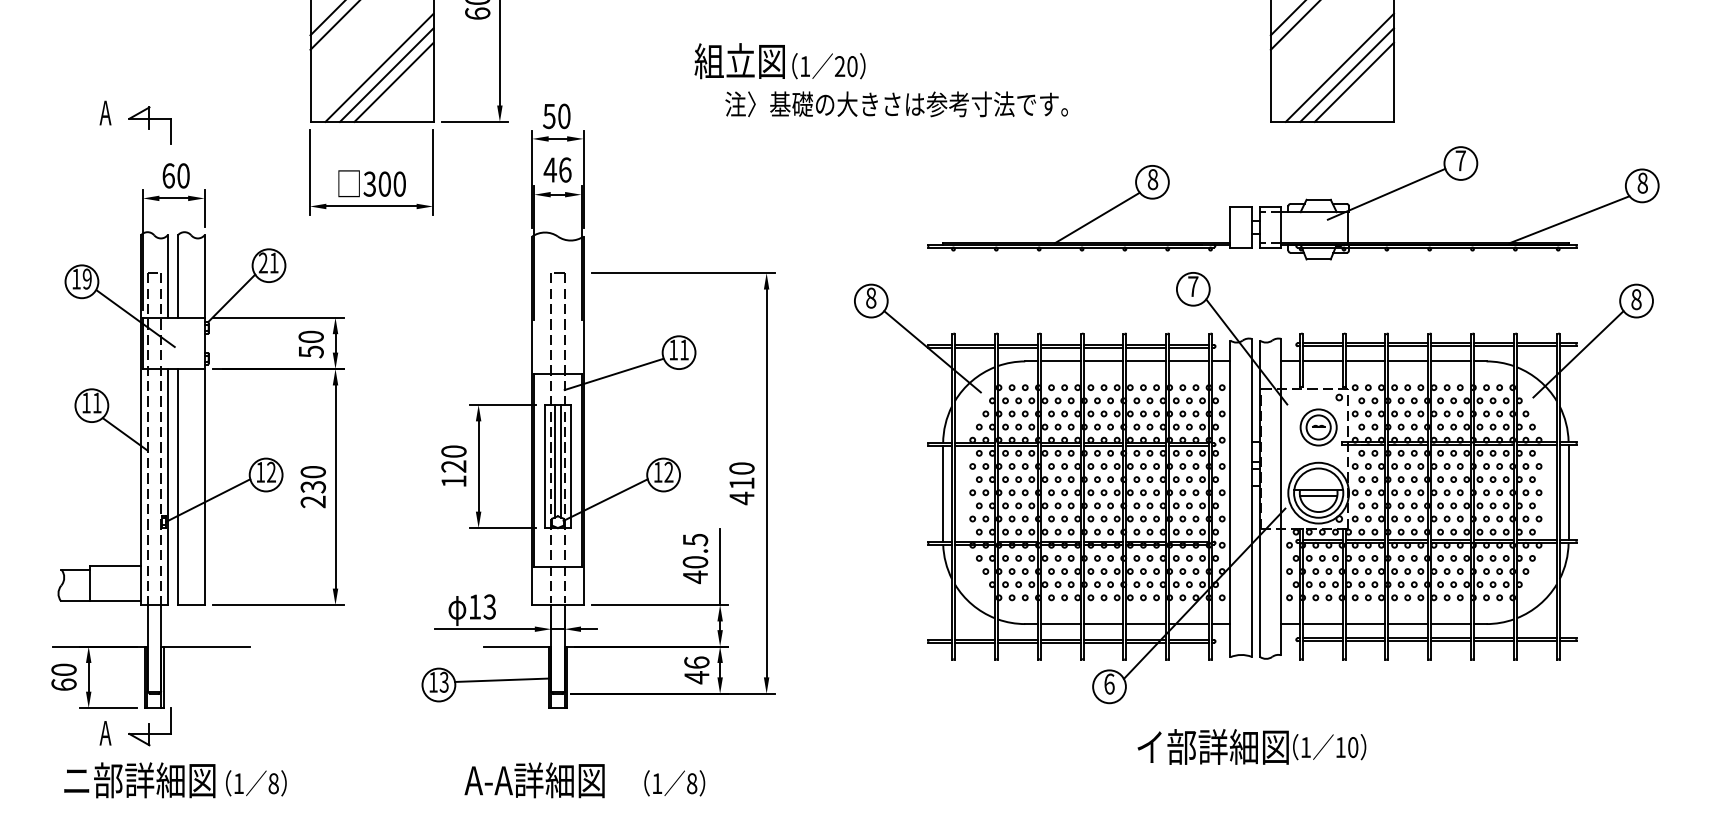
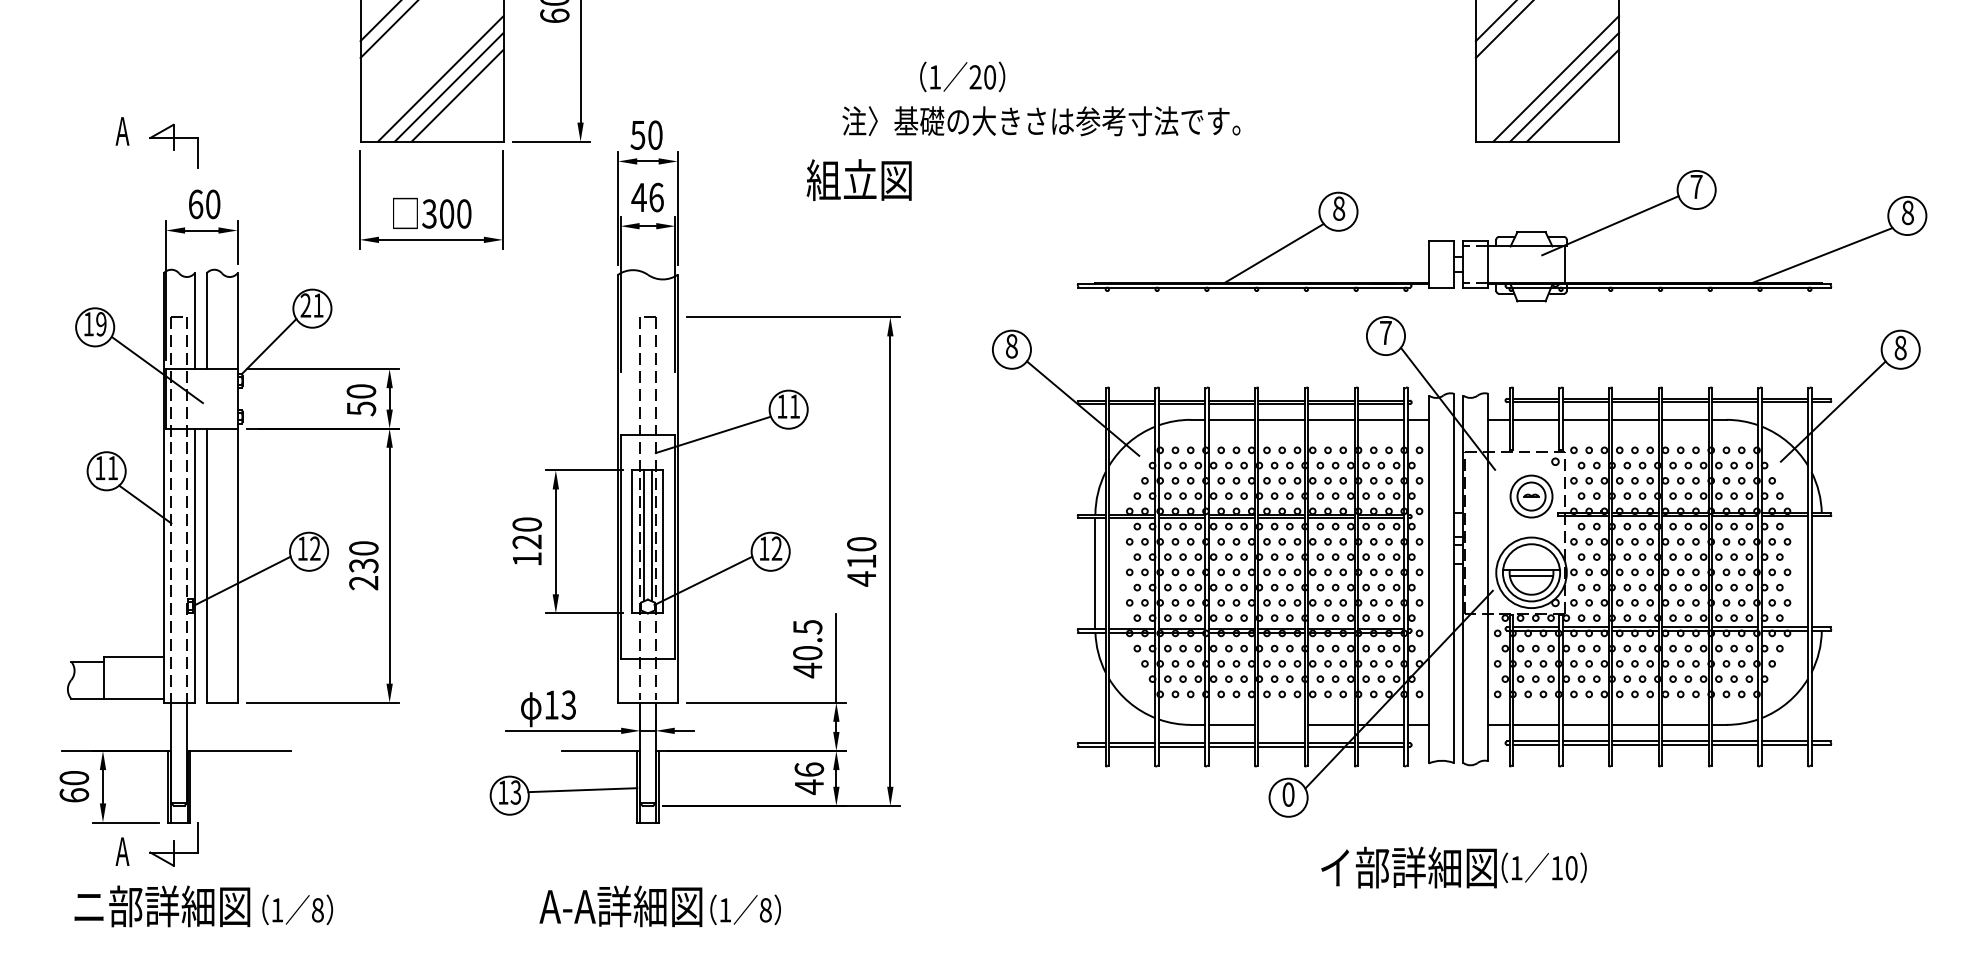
text: (739, 60) -> (858, 179), moved
line: (1568, 492) -> (1821, 571), removed
line: (1103, 623) -> (1281, 724), removed
text: (1109, 684) -> (1288, 794), 6 -> 0
text: (674, 783) -> (745, 909), moved

